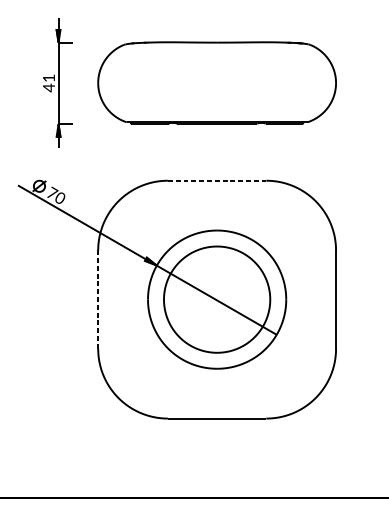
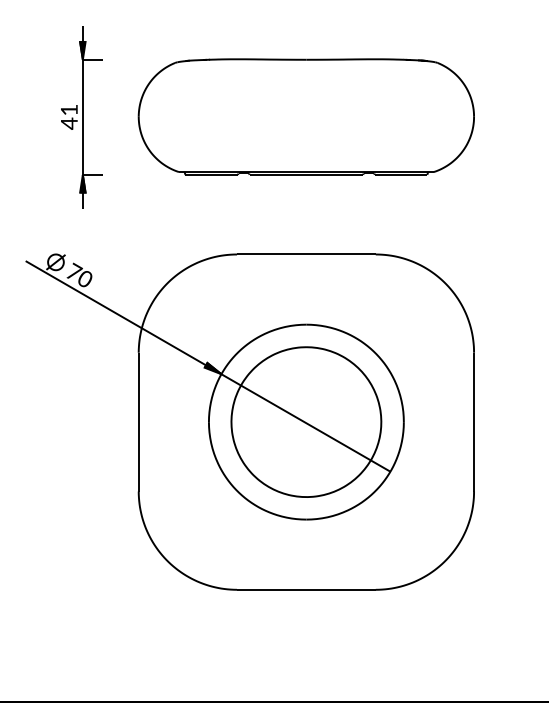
line: (217, 180) -> (306, 254), dashed -> solid
line: (98, 299) -> (138, 421), dashed -> solid

